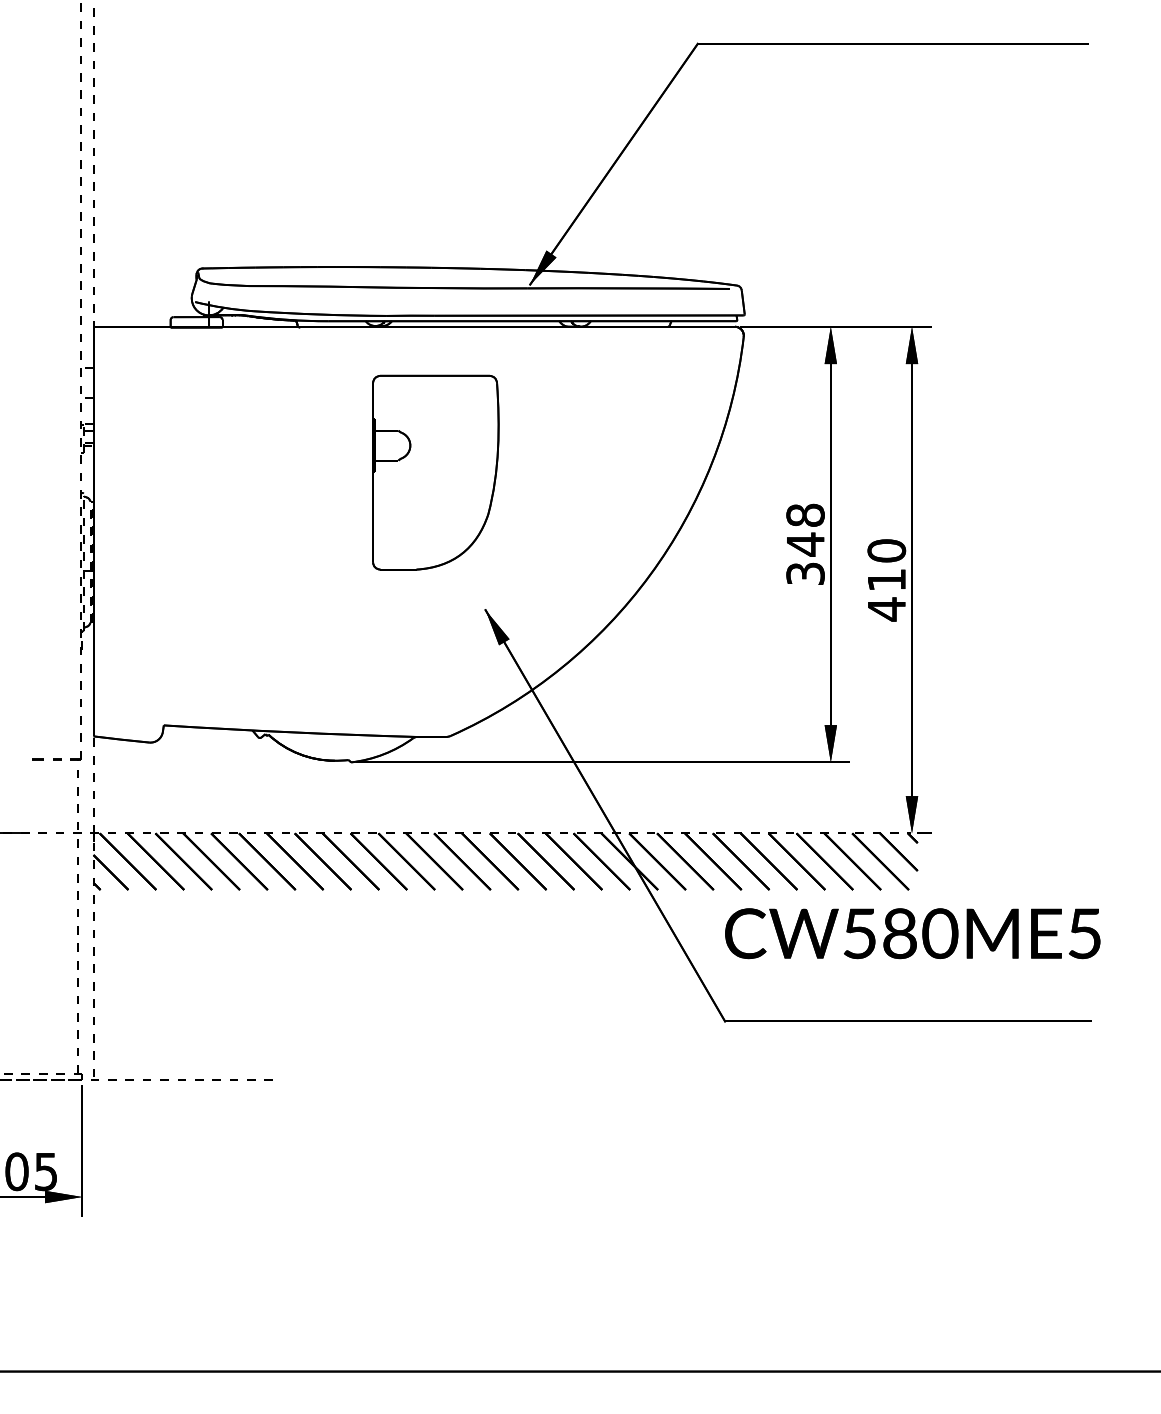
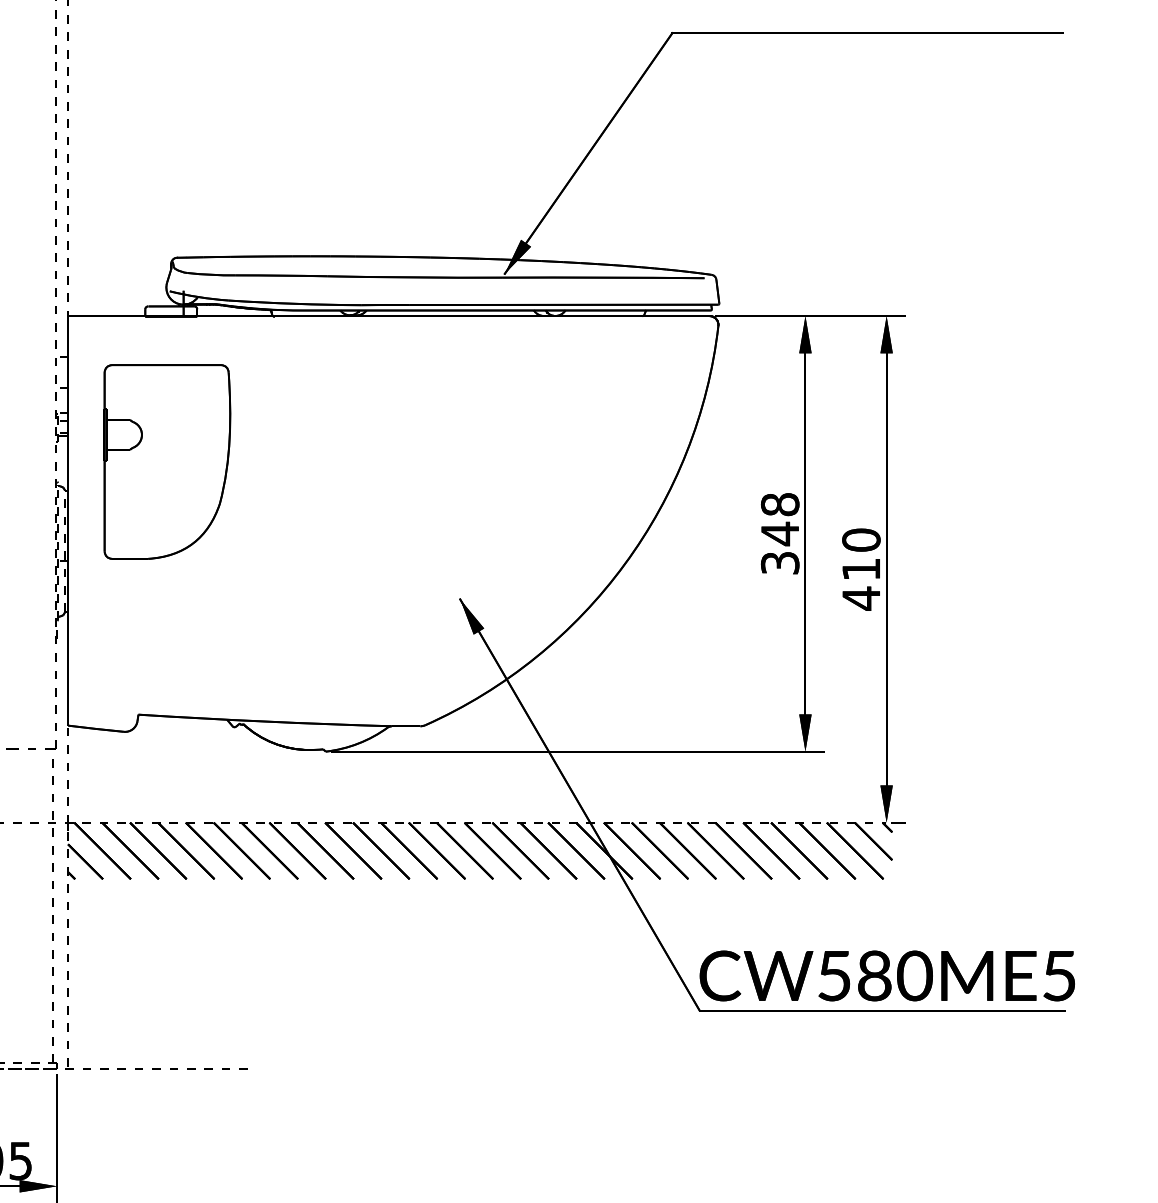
part: (435, 472) -> (167, 461), moved
text: (912, 933) -> (887, 975), moved

